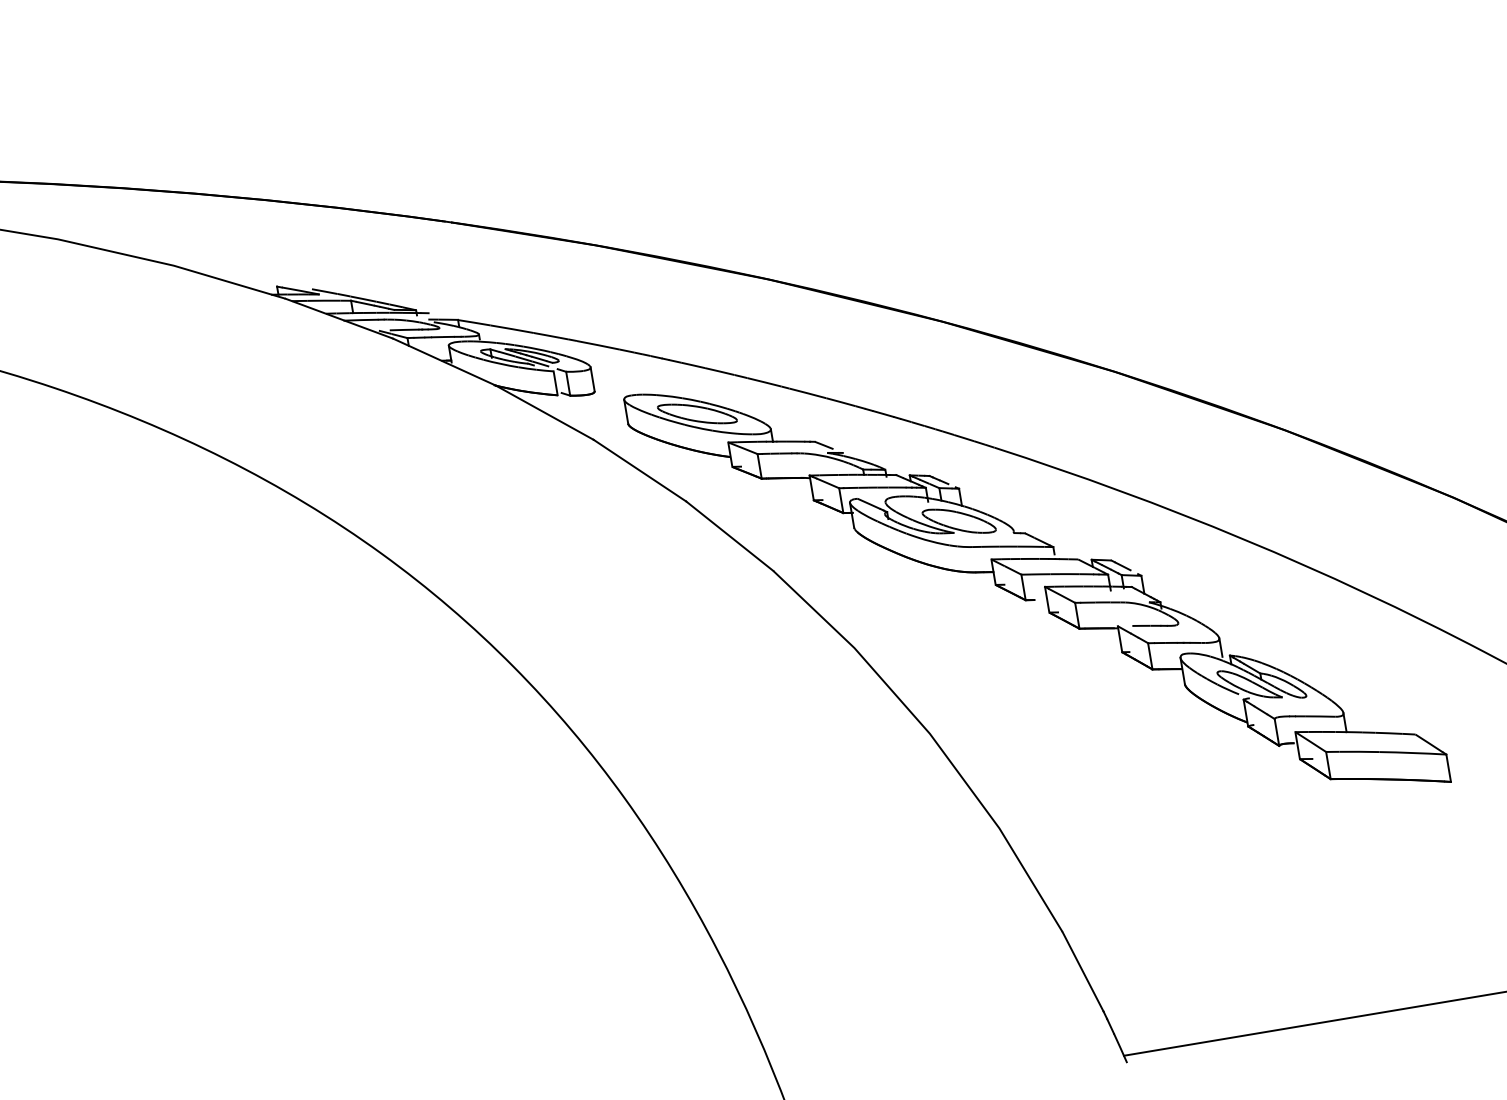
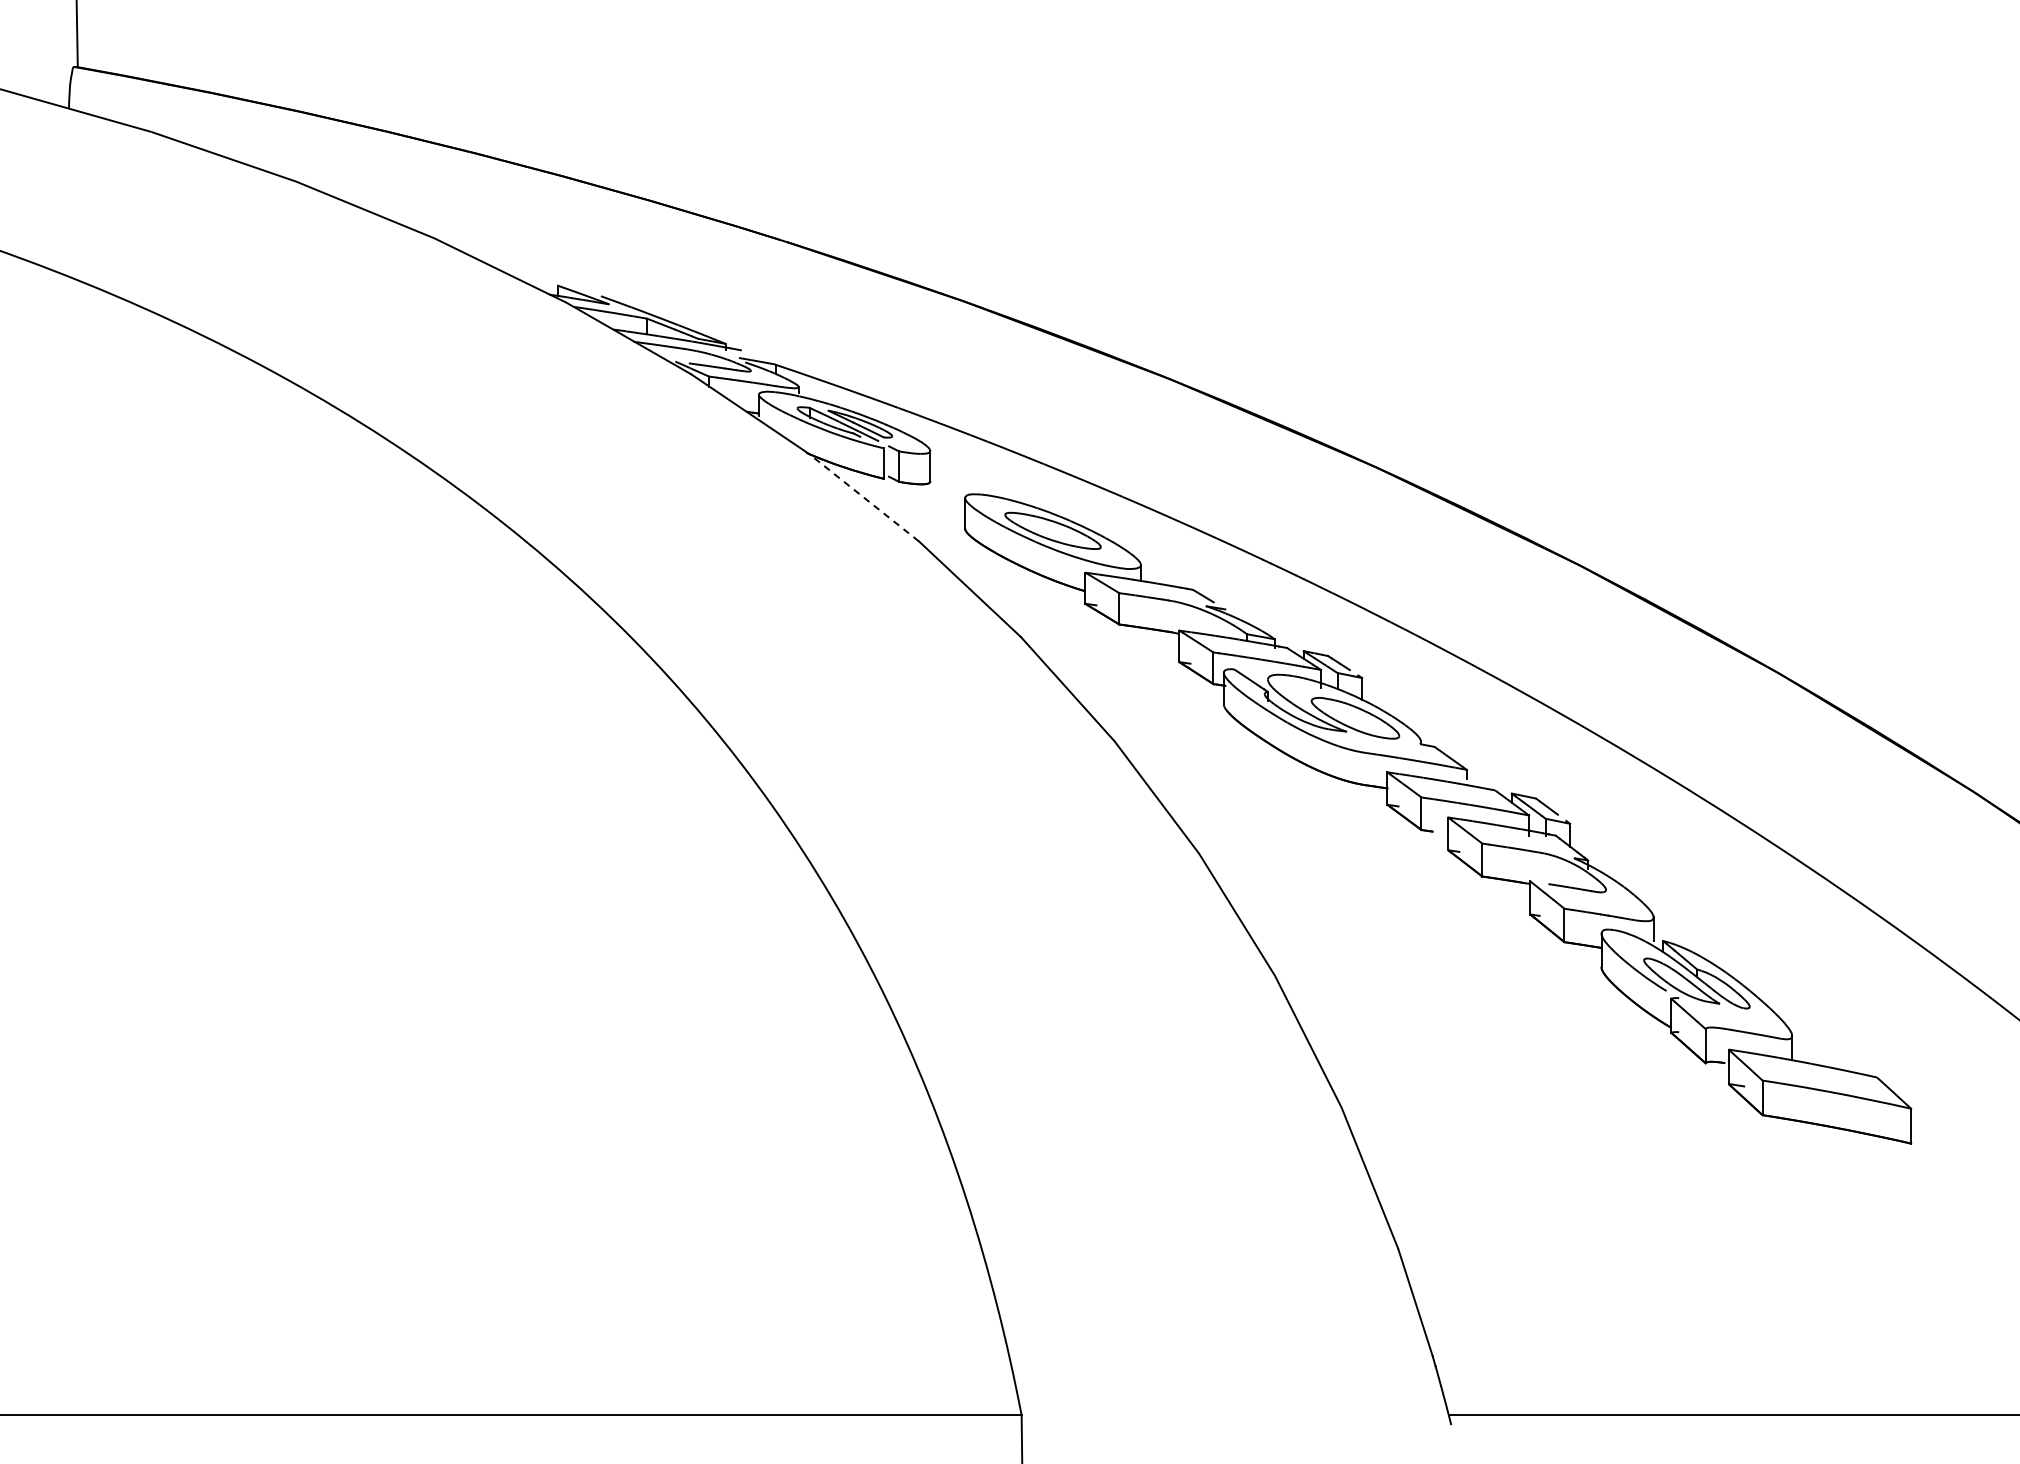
line: (544, 412) -> (863, 497), solid -> dashed

